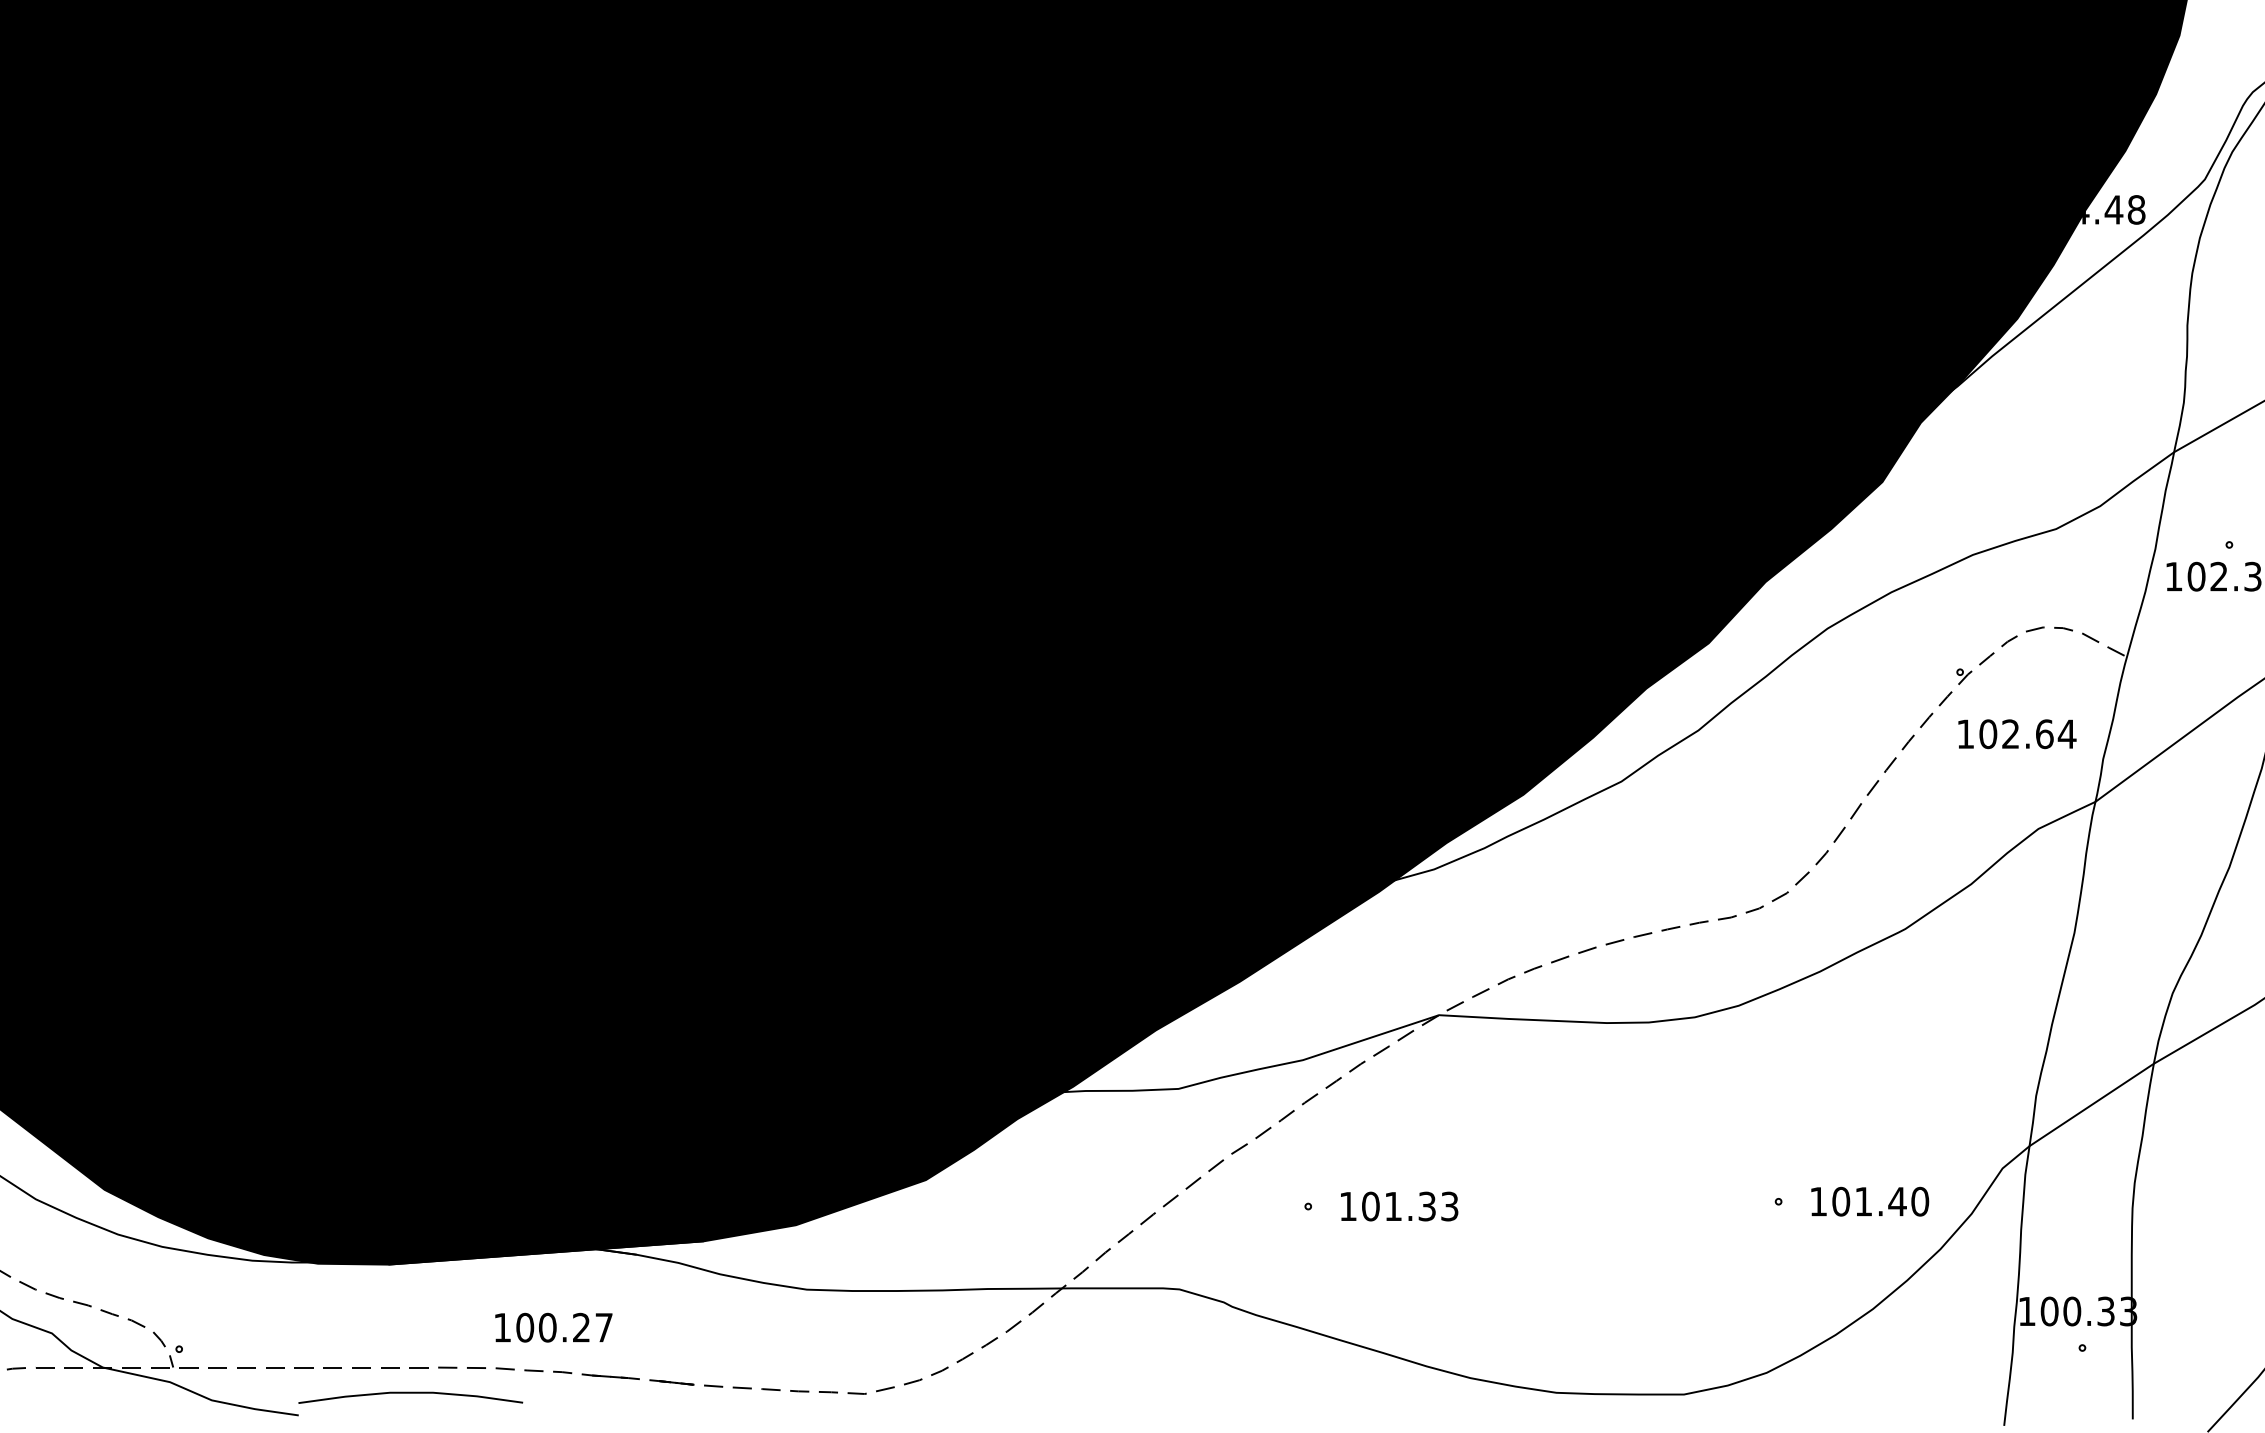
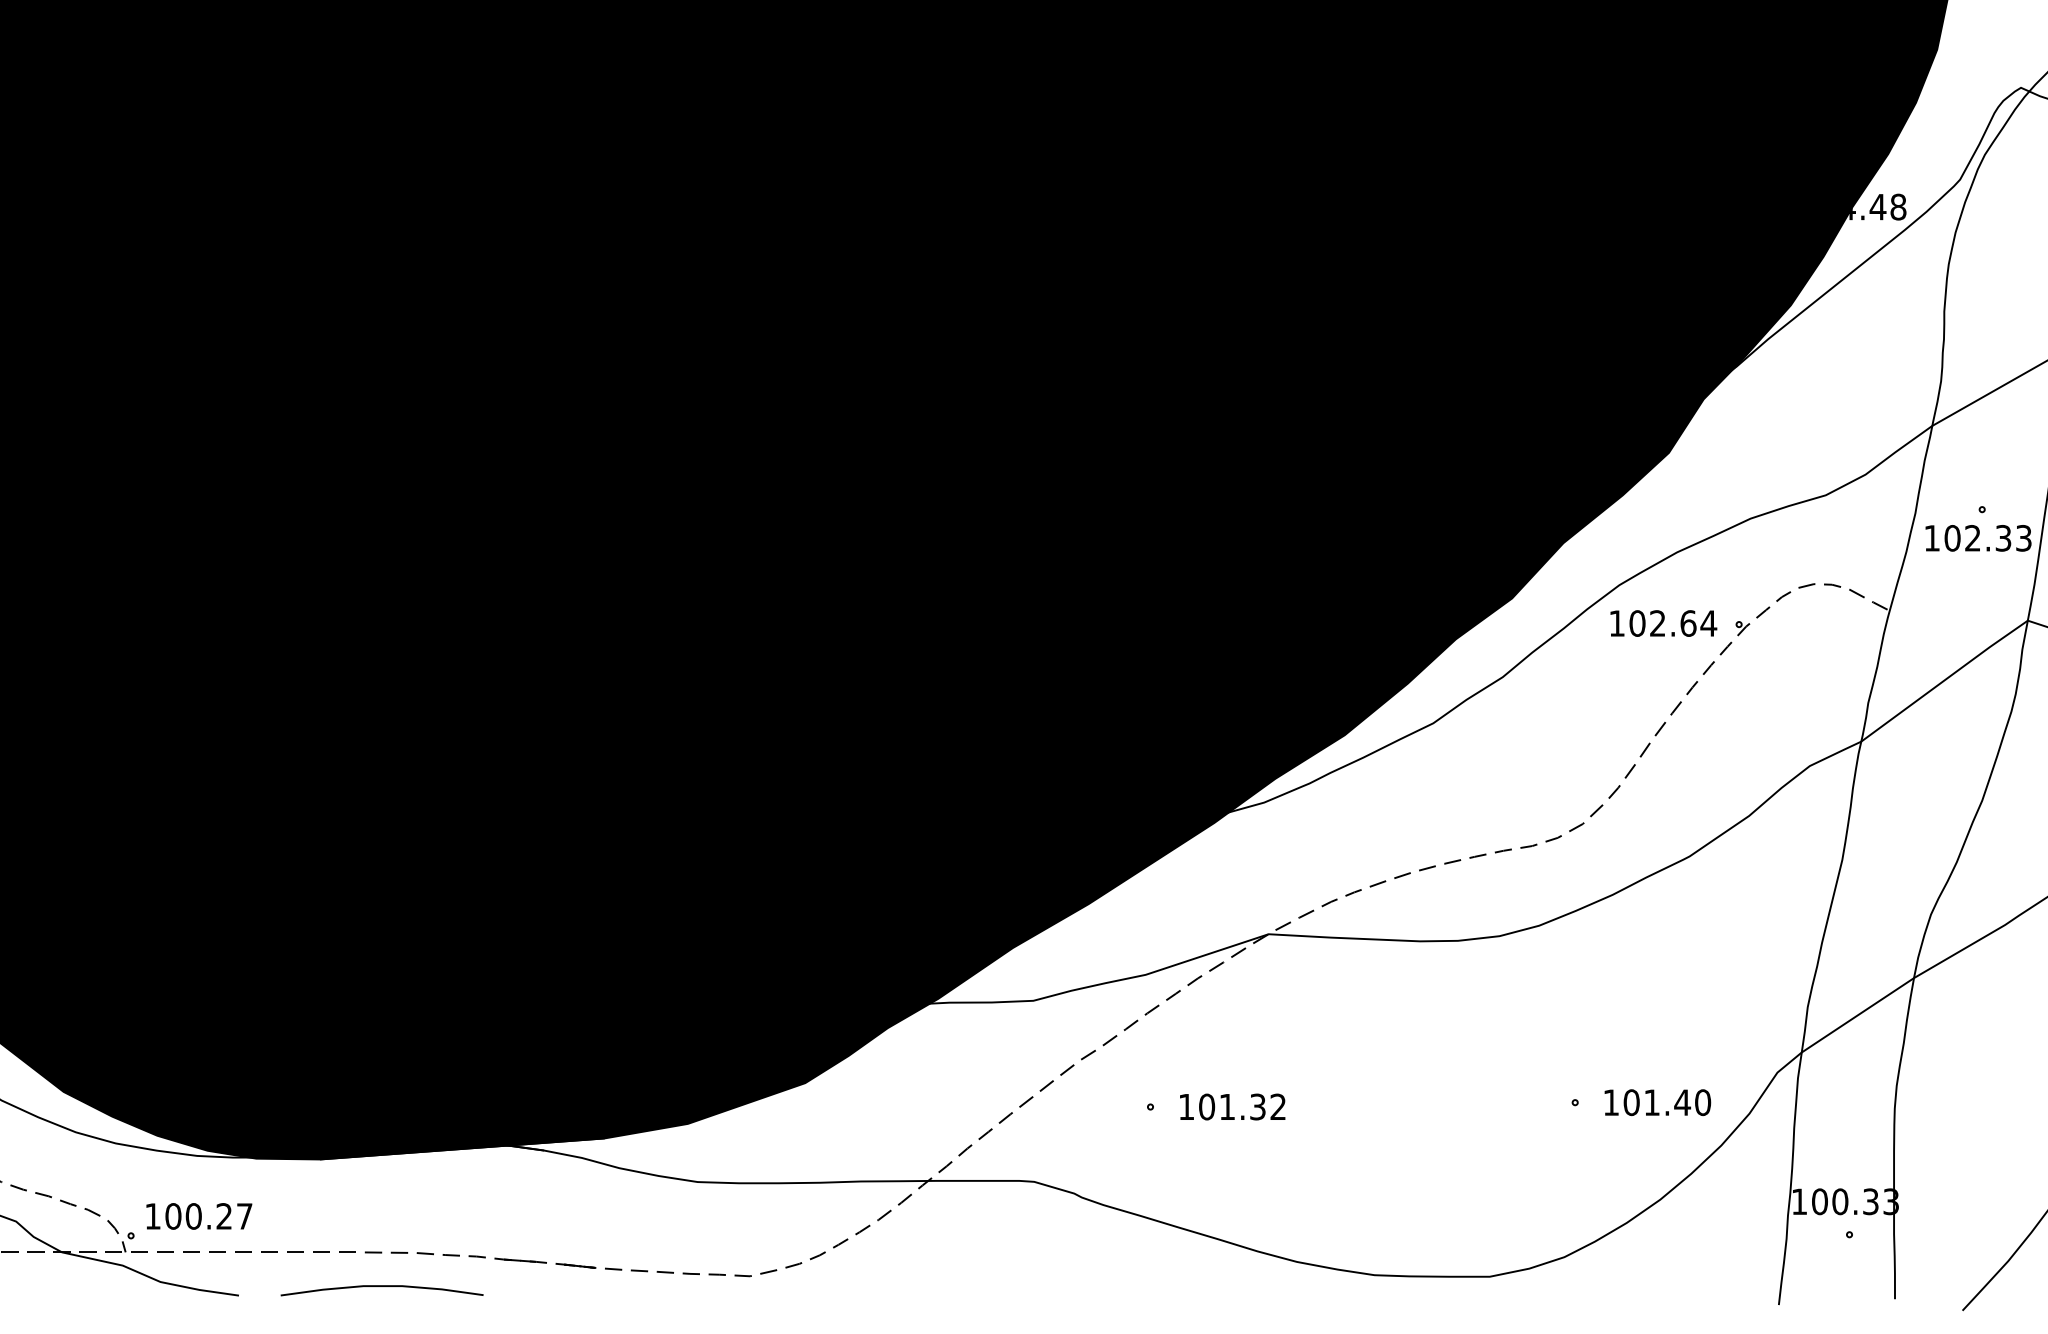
text: (2017, 734) -> (1663, 623), moved
text: (1448, 1205) -> (1277, 1106), 101.33 -> 101.32
text: (554, 1327) -> (199, 1216), moved
curve: (410, 1393) -> (381, 1286), moved

